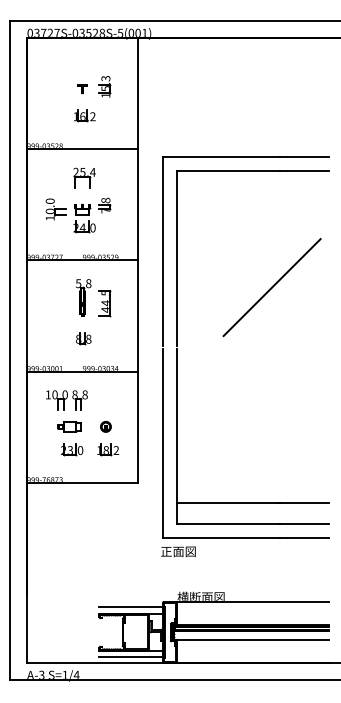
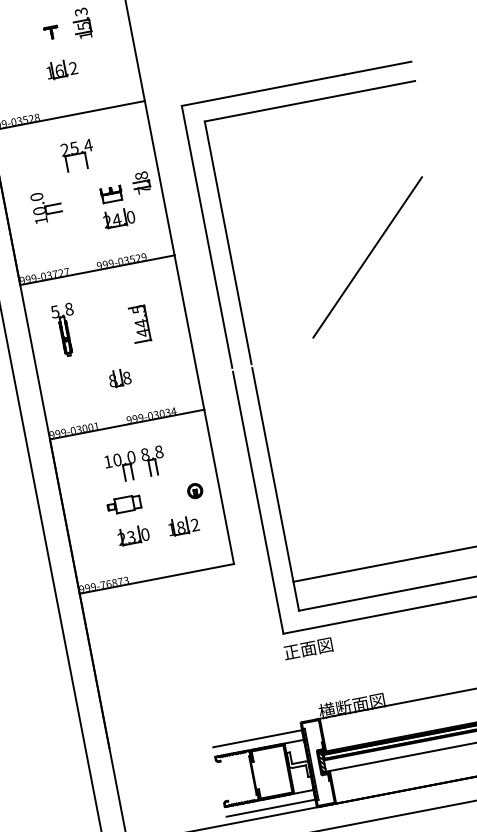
part: (92, 215) -> (127, 200), moved
part: (83, 297) -> (65, 329), moved
part: (66, 400) -> (134, 464), moved
part: (105, 426) -> (194, 490), moved

